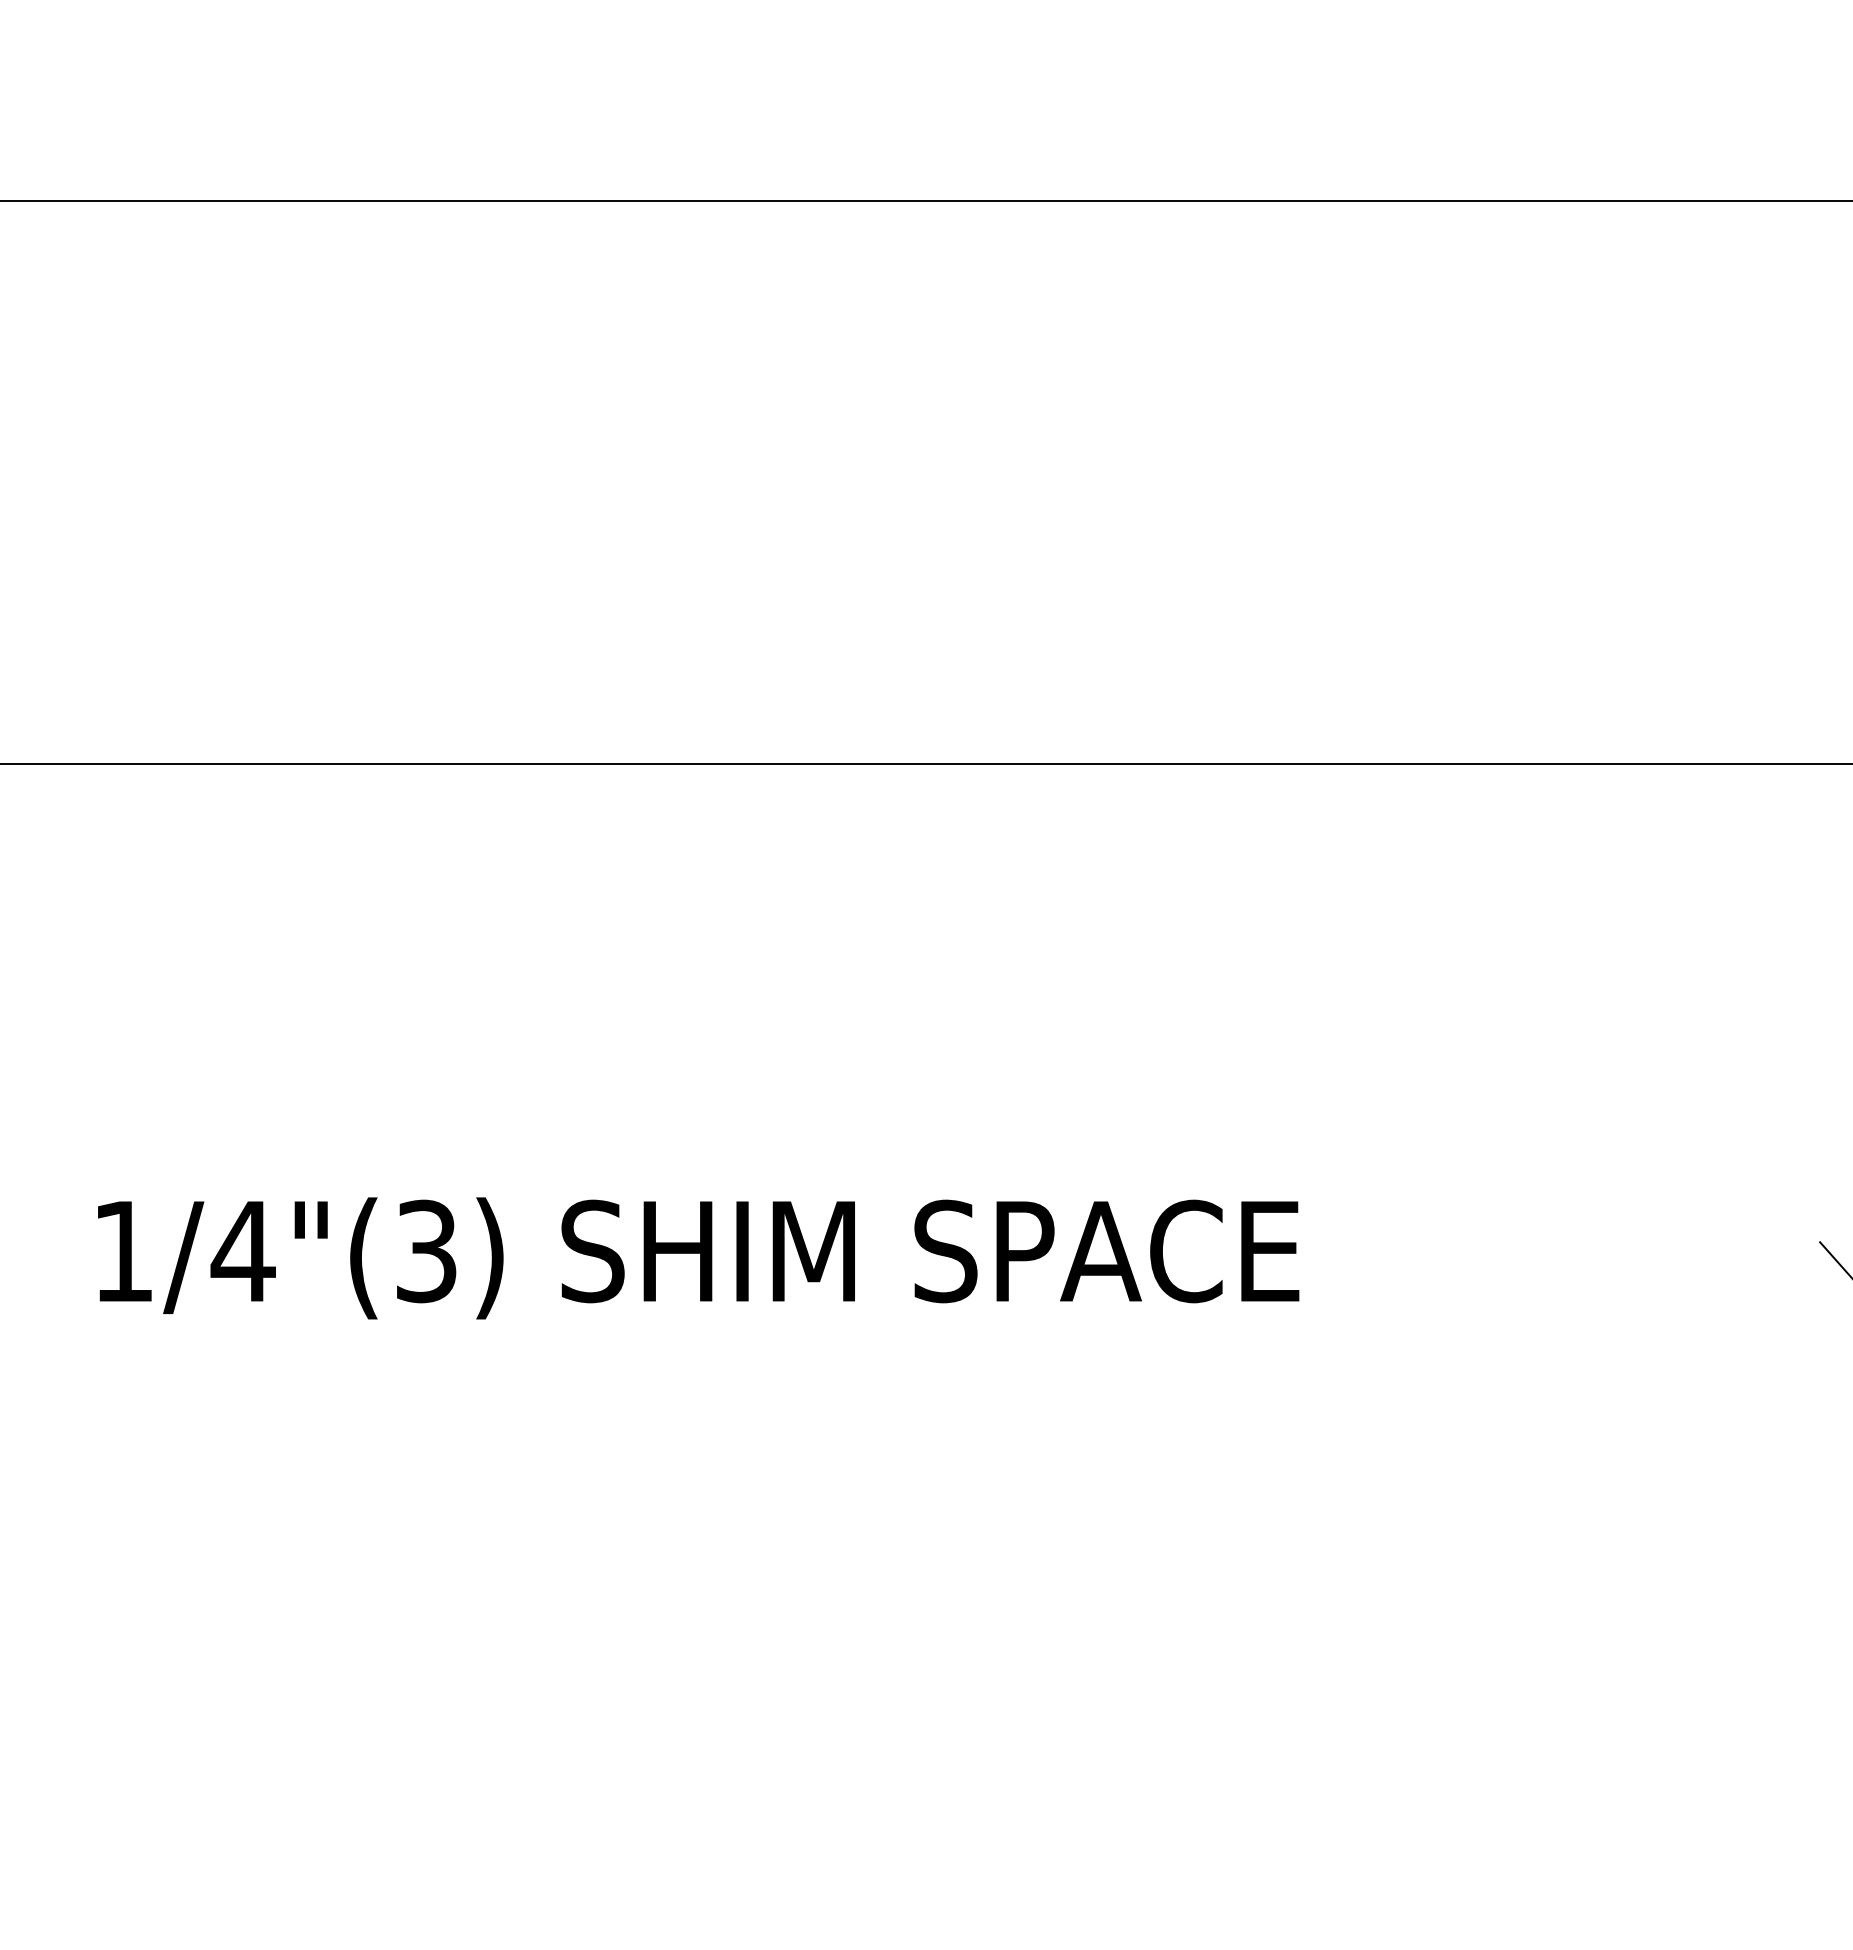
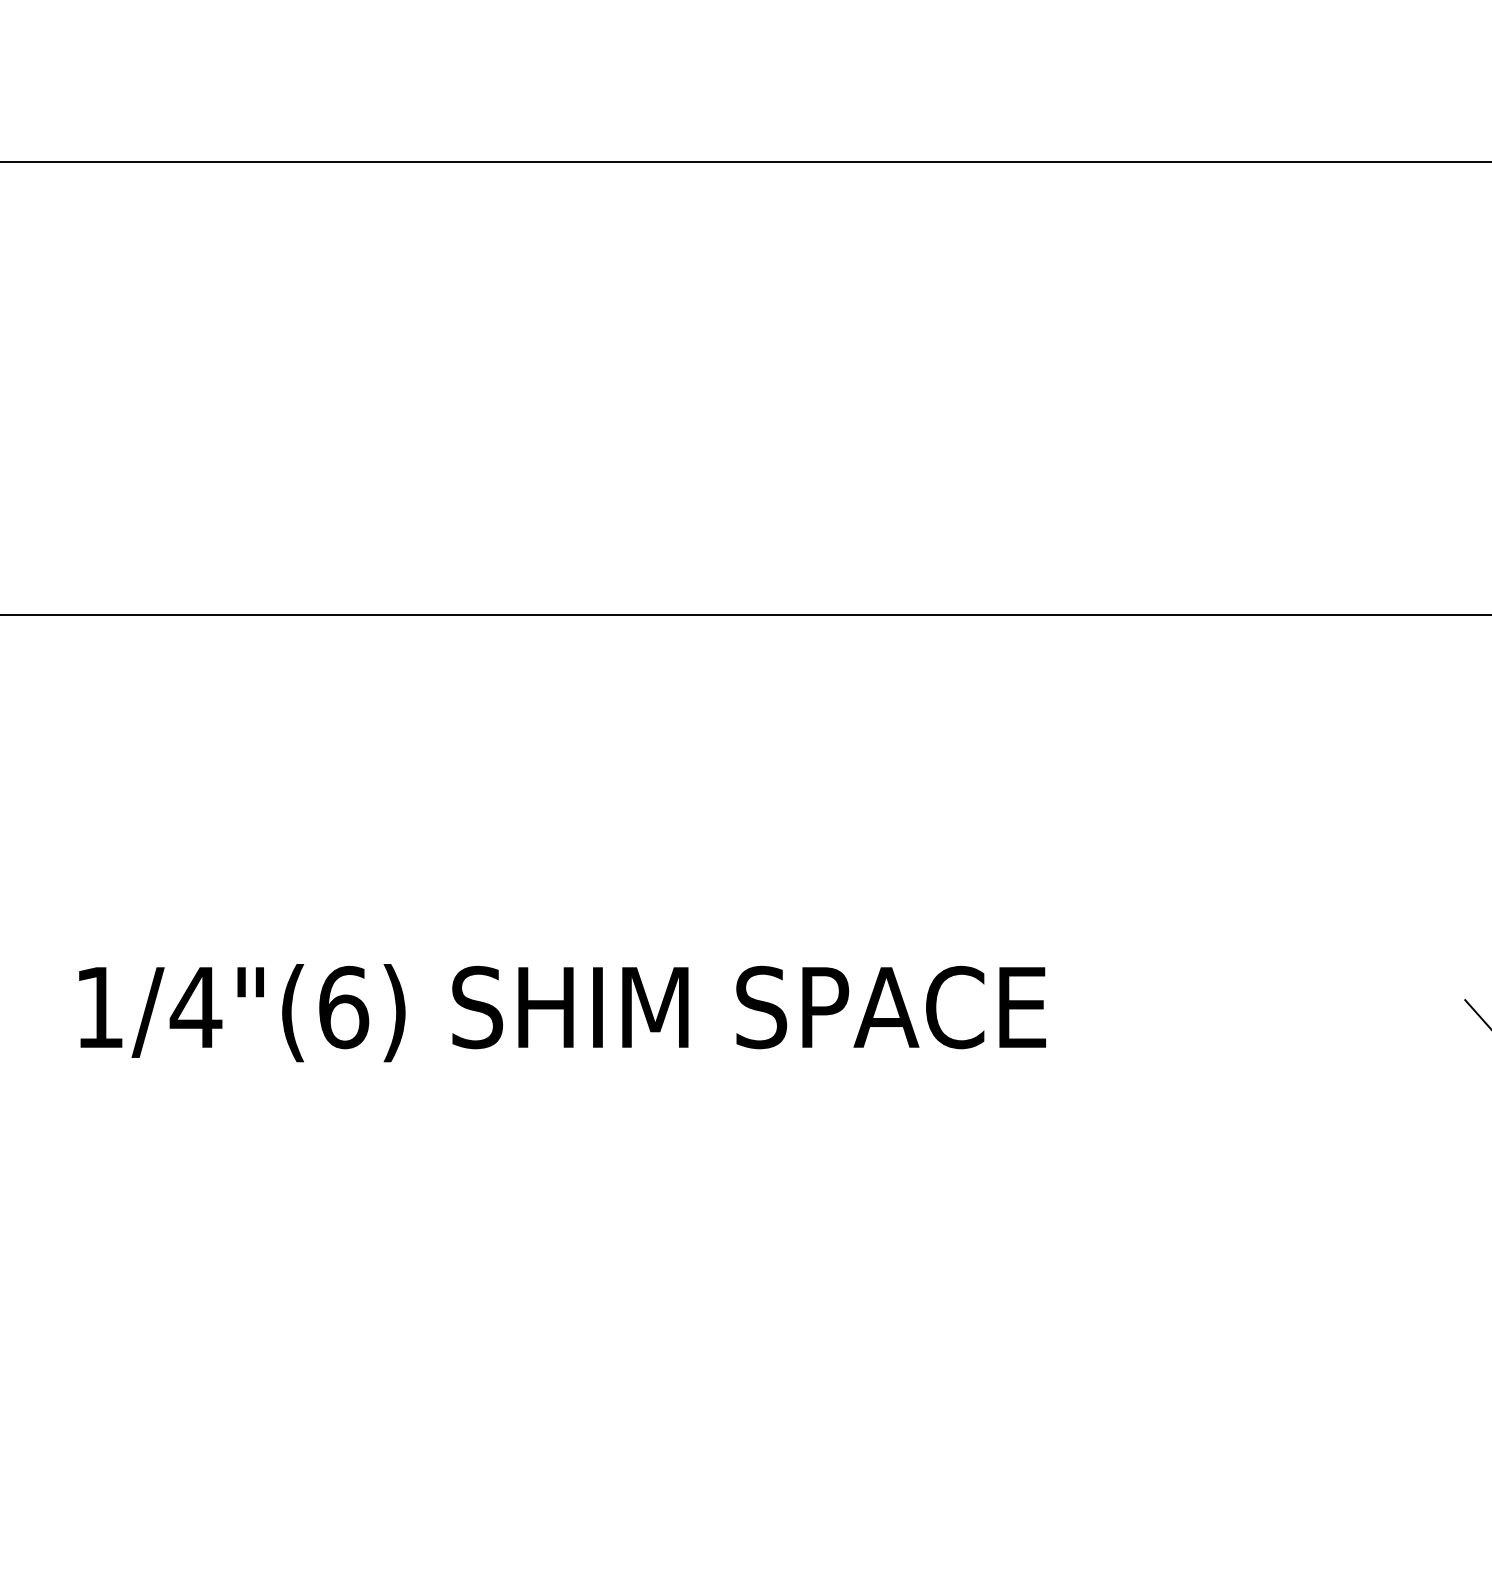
text: (427, 1251) -> (344, 1007), 1/4"(3) -> 1/4"(6)

